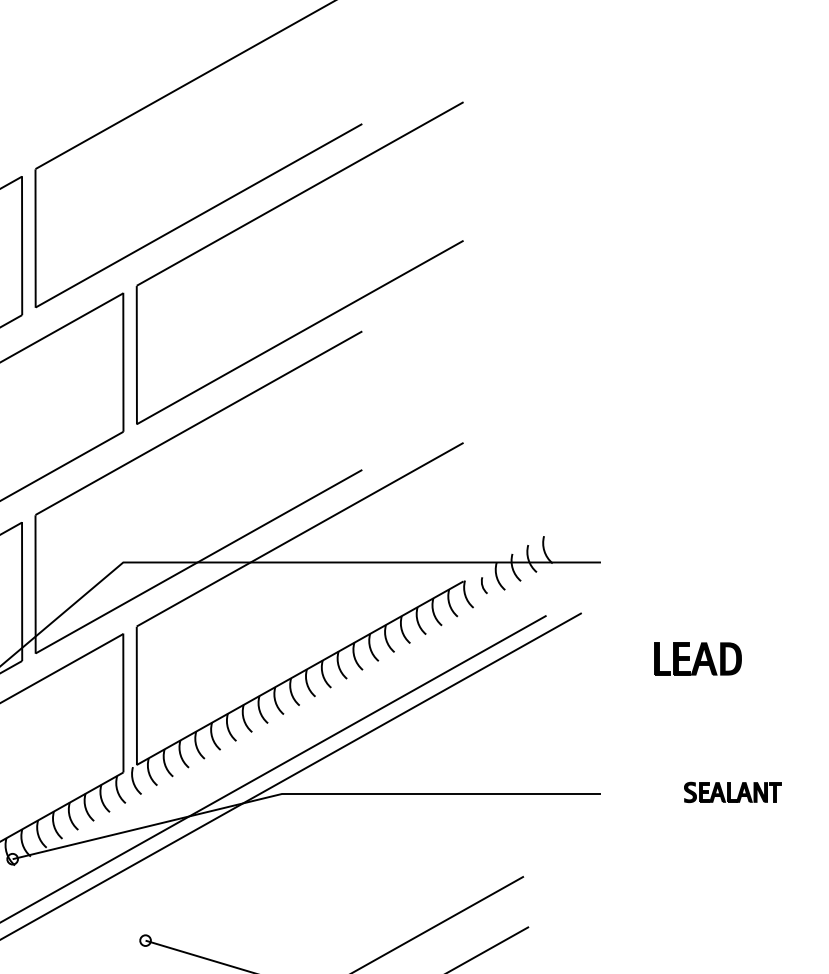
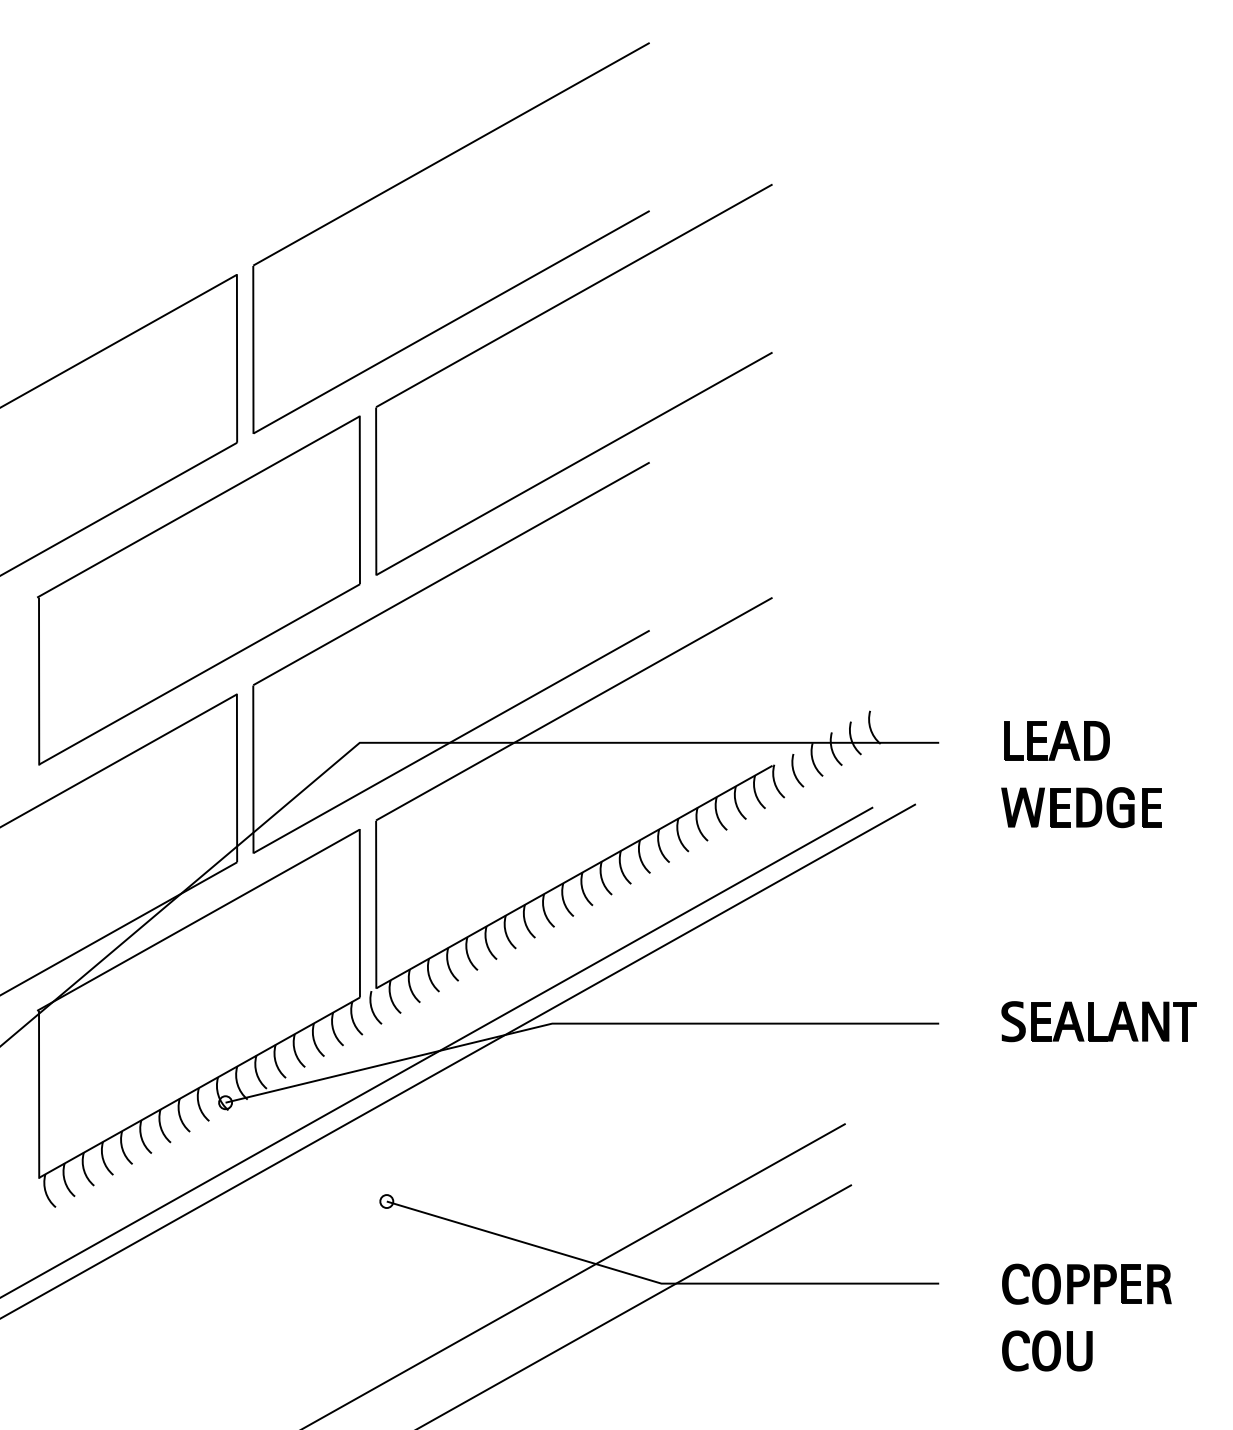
part: (484, 585) -> (797, 770), size x1.67
part: (718, 615) -> (1081, 807), added
part: (697, 658) -> (1056, 740), moved
part: (732, 792) -> (1098, 1021), size x1.67

